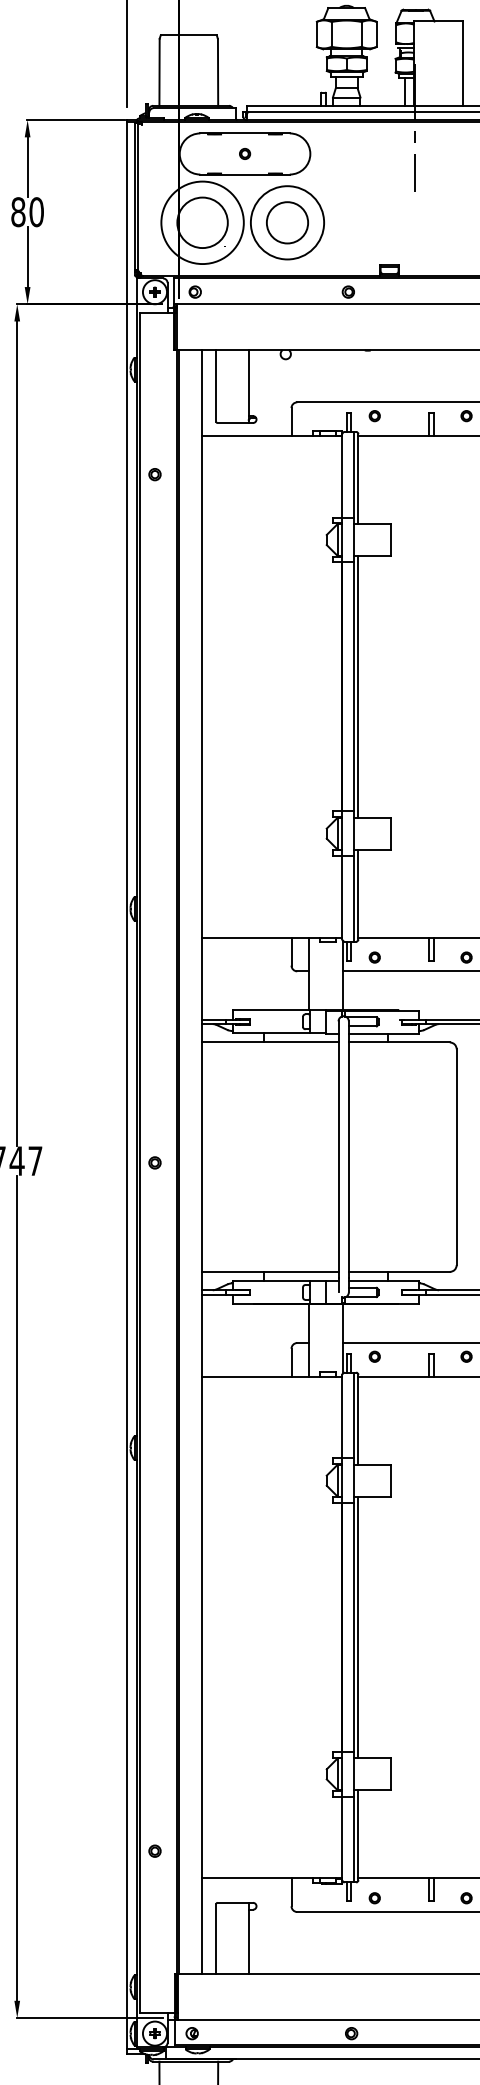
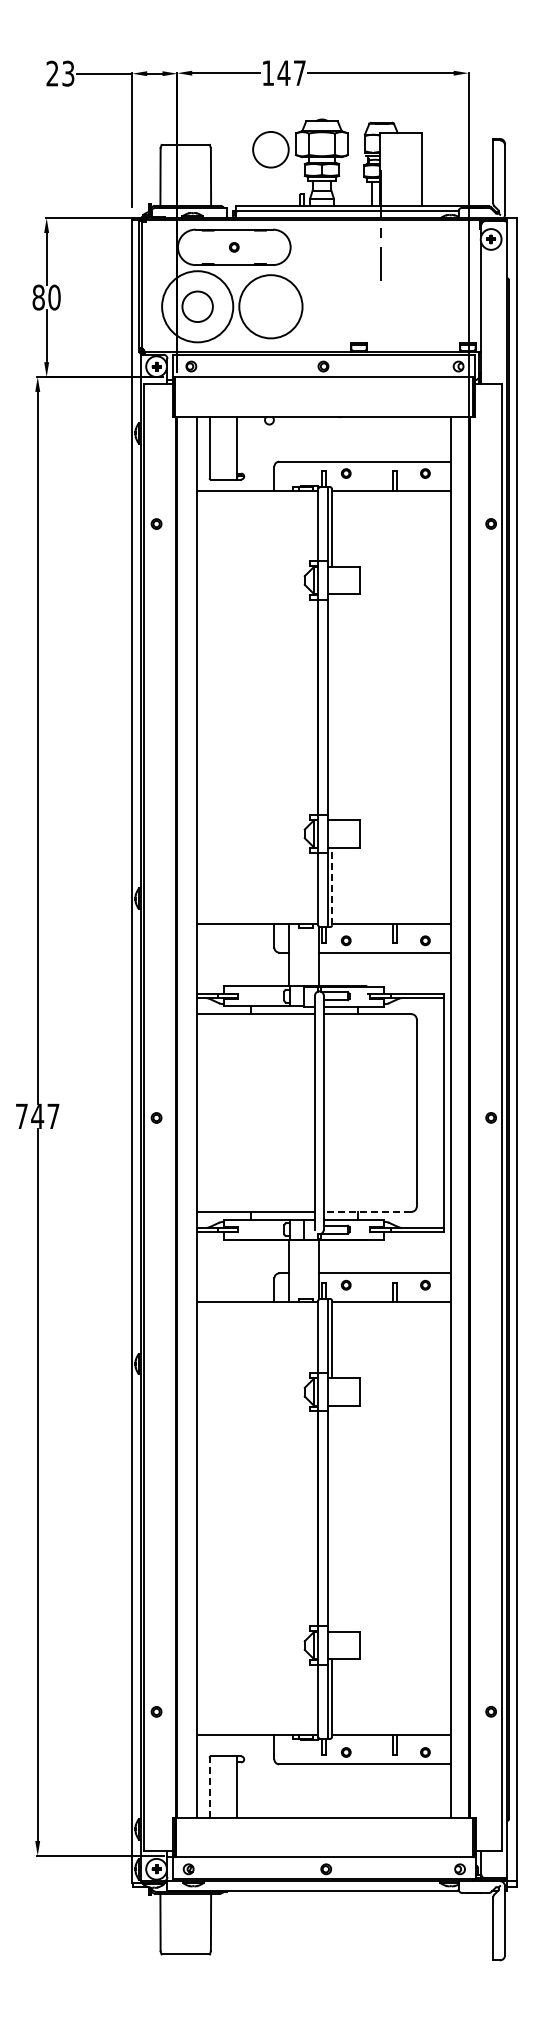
circle: (202, 222) -> (197, 306), size x0.7
circle: (287, 222) -> (270, 149), moved
line: (358, 687) -> (332, 707), removed
line: (358, 894) -> (332, 886), solid -> dashed
line: (399, 1272) -> (367, 1212), solid -> dashed
line: (358, 1627) -> (332, 1518), removed
line: (216, 1938) -> (209, 1787), solid -> dashed

